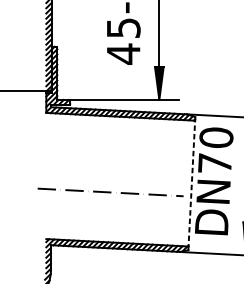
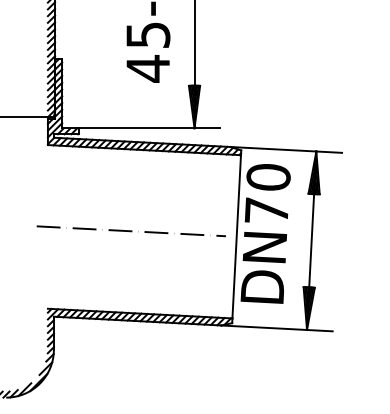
line: (191, 181) -> (236, 234), dashed -> solid
line: (109, 192) -> (130, 231), moved

